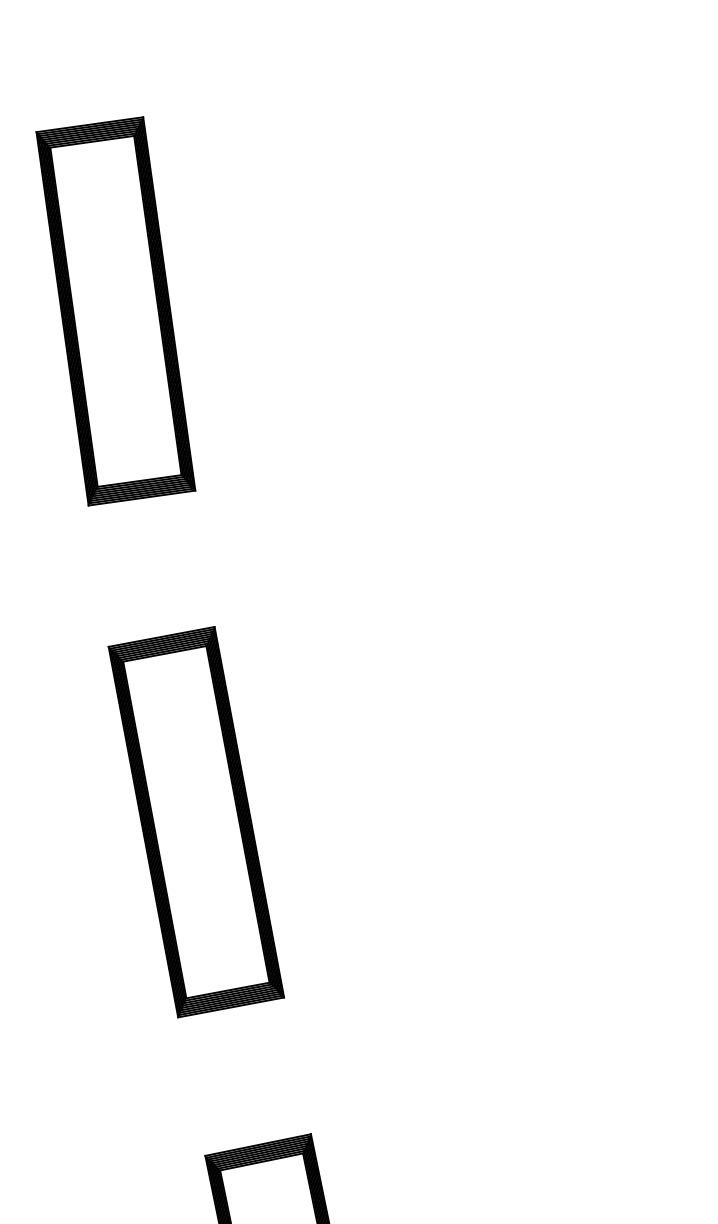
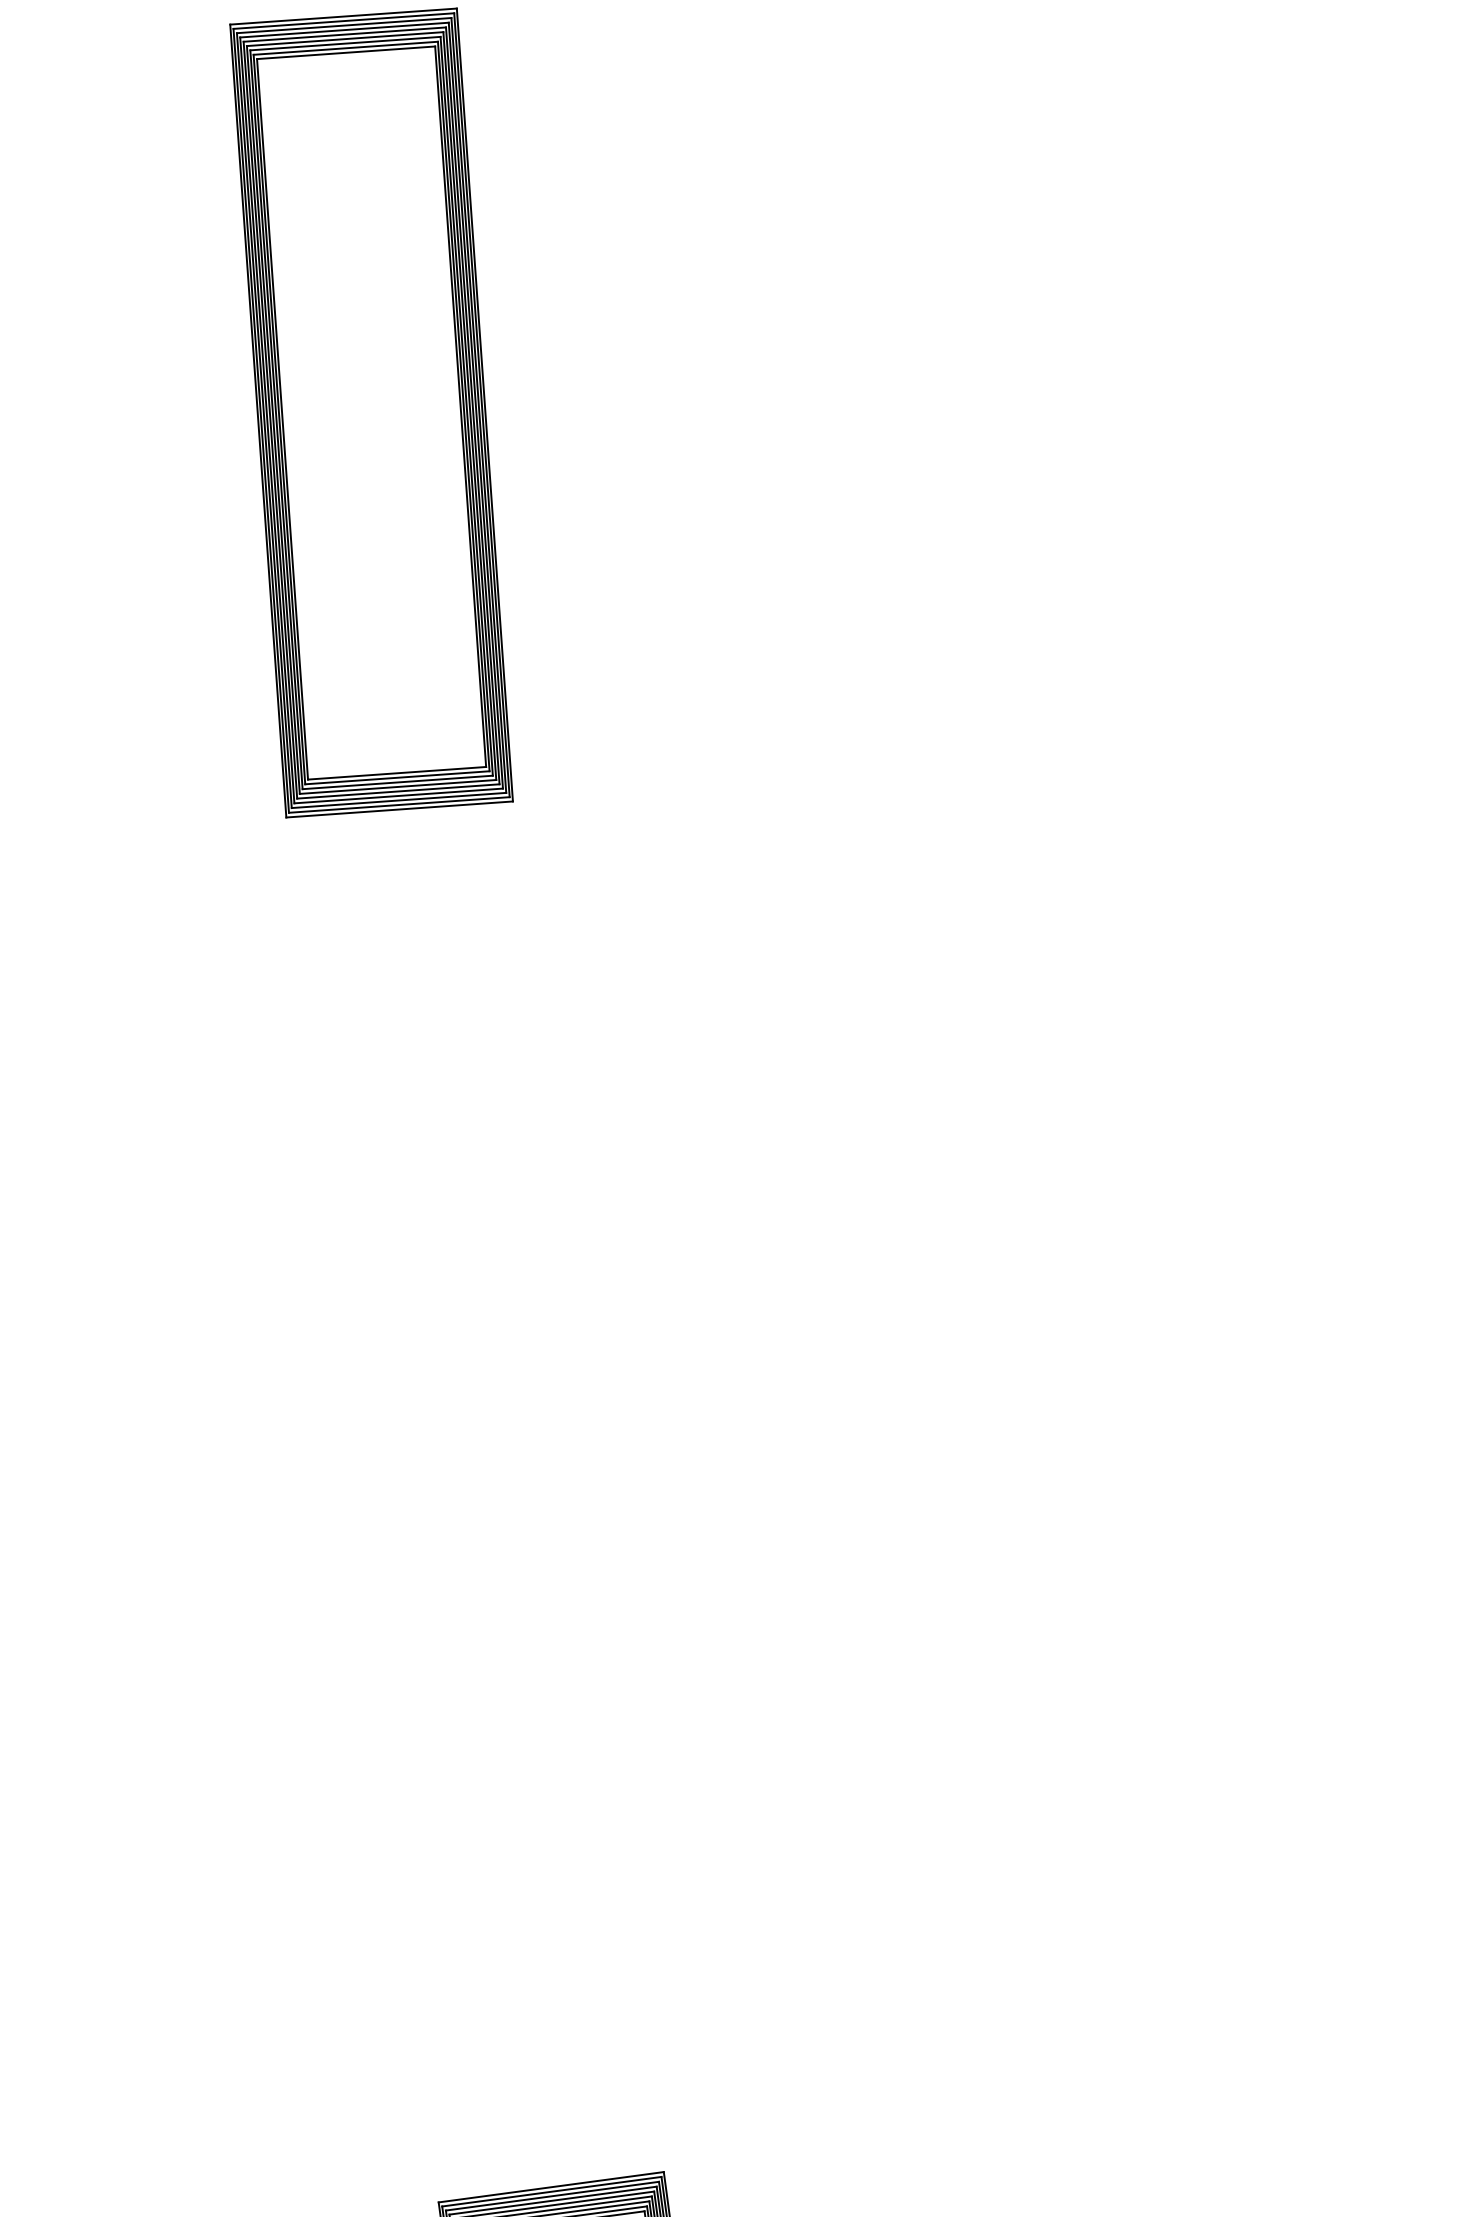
part: (196, 822) -> (467, 1499), removed

